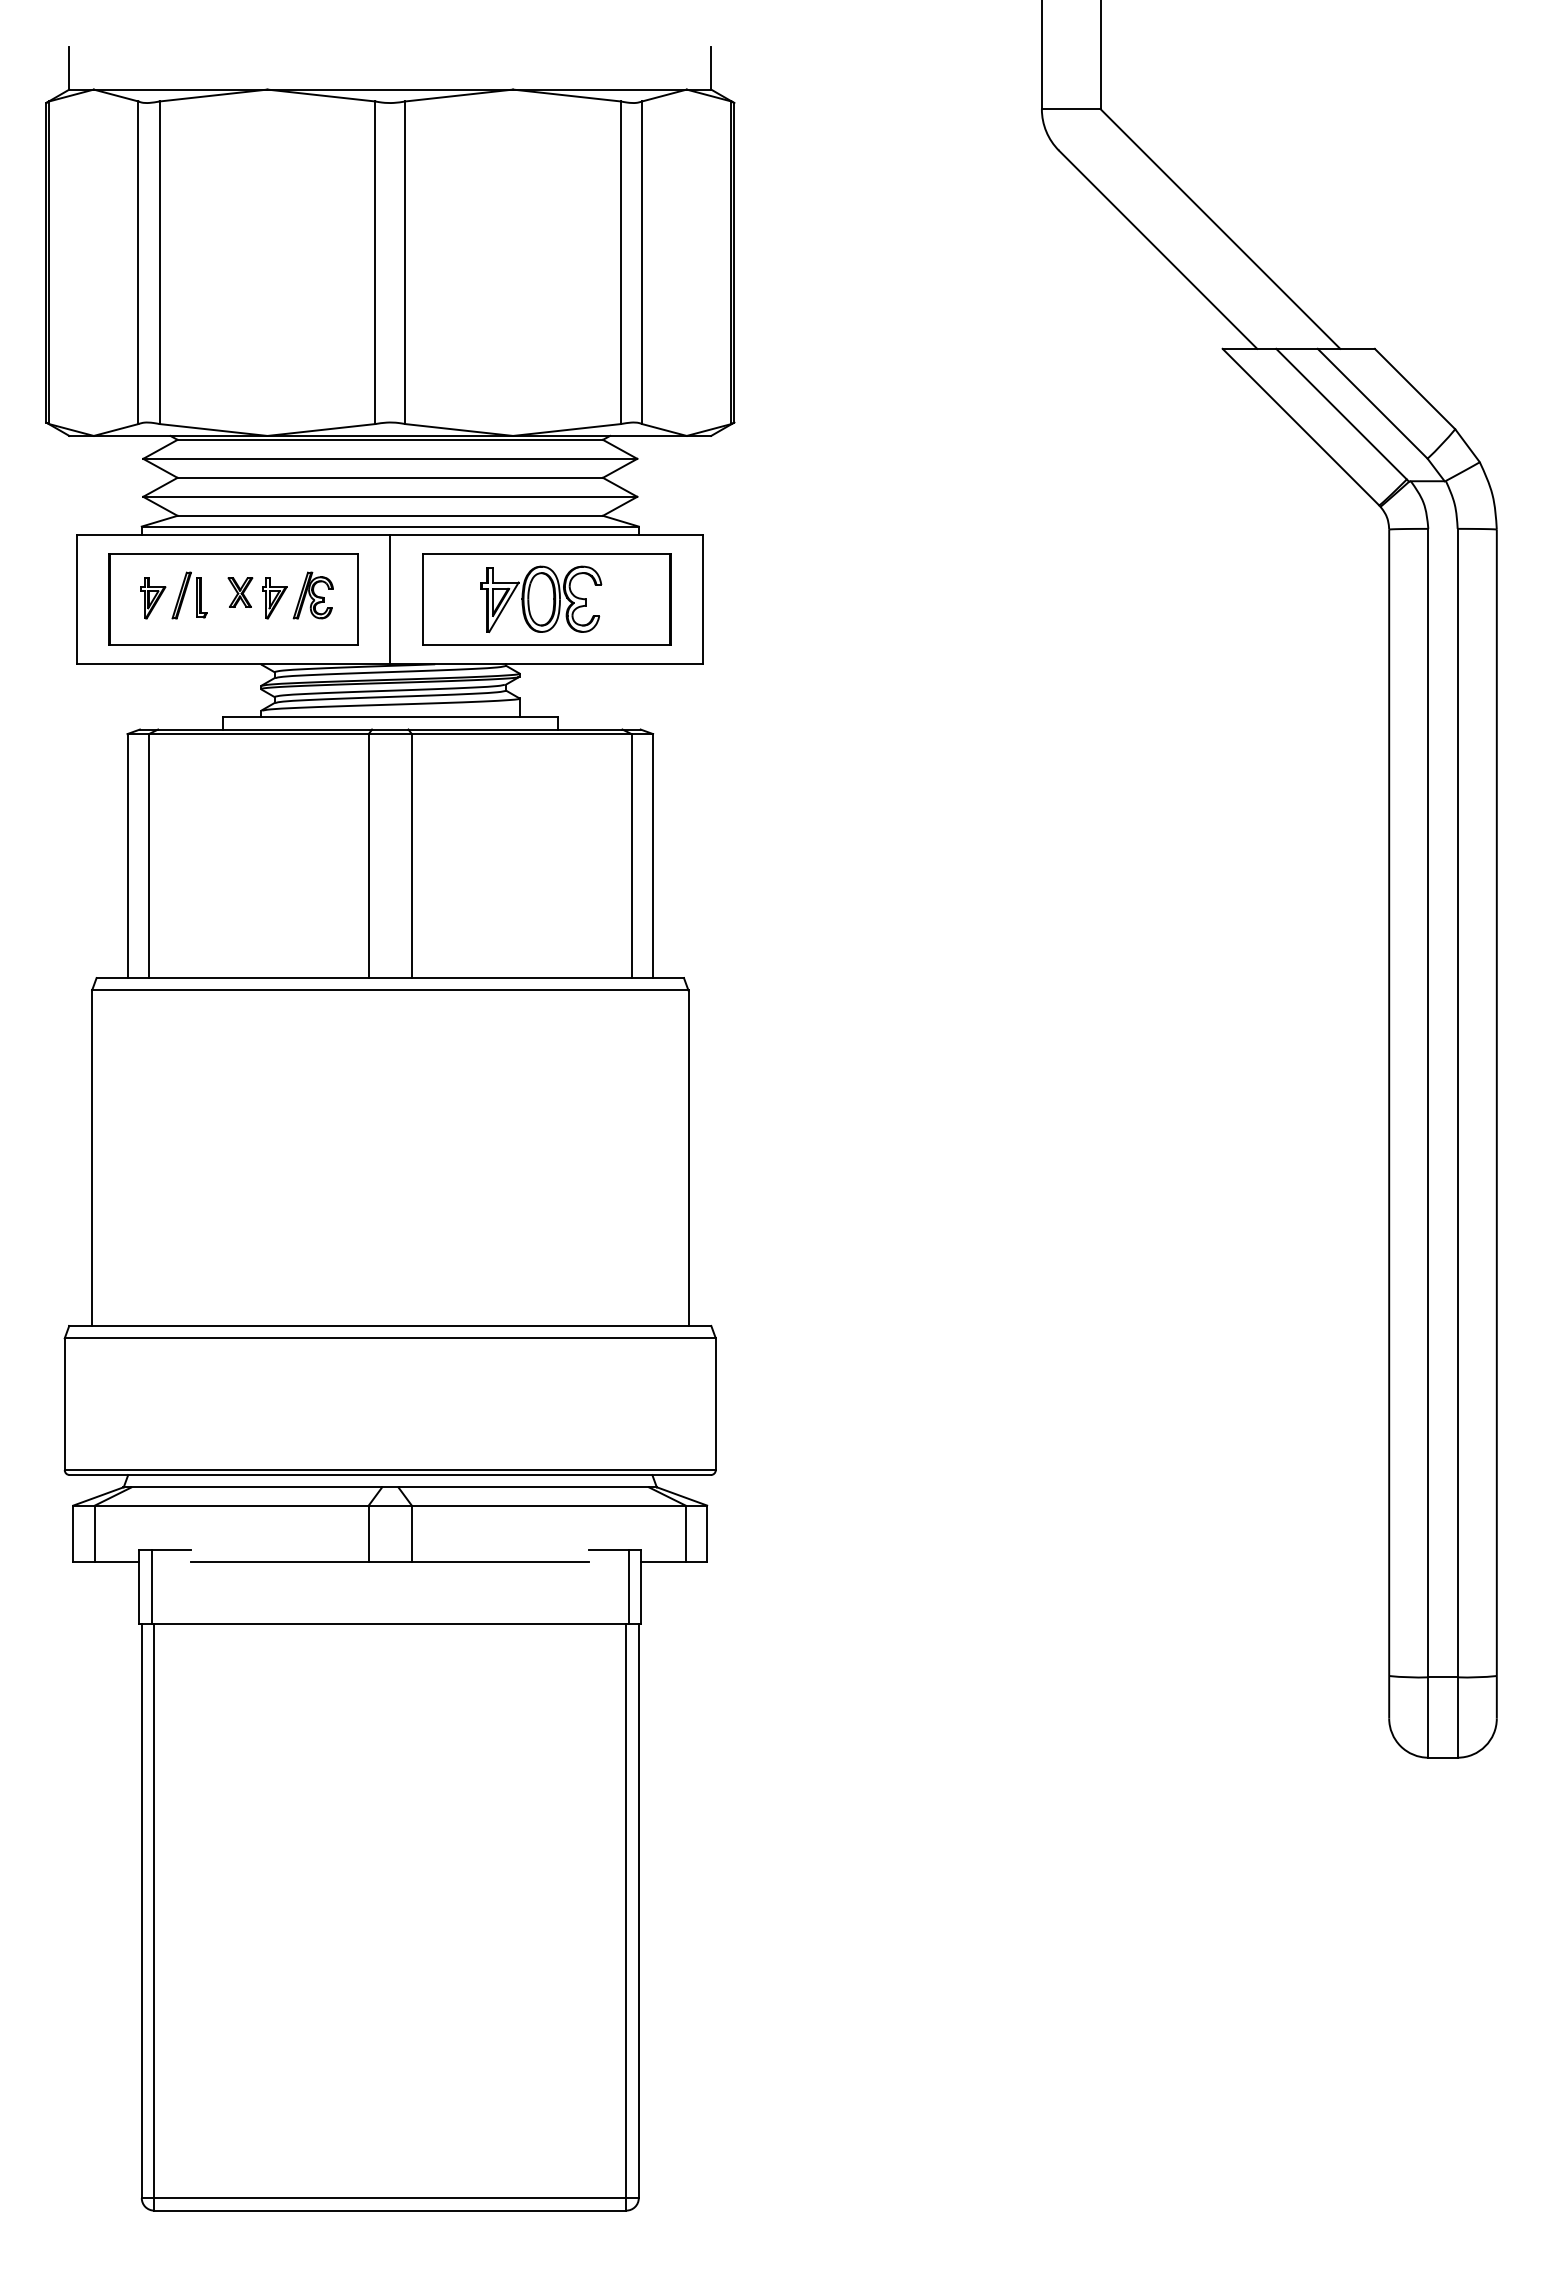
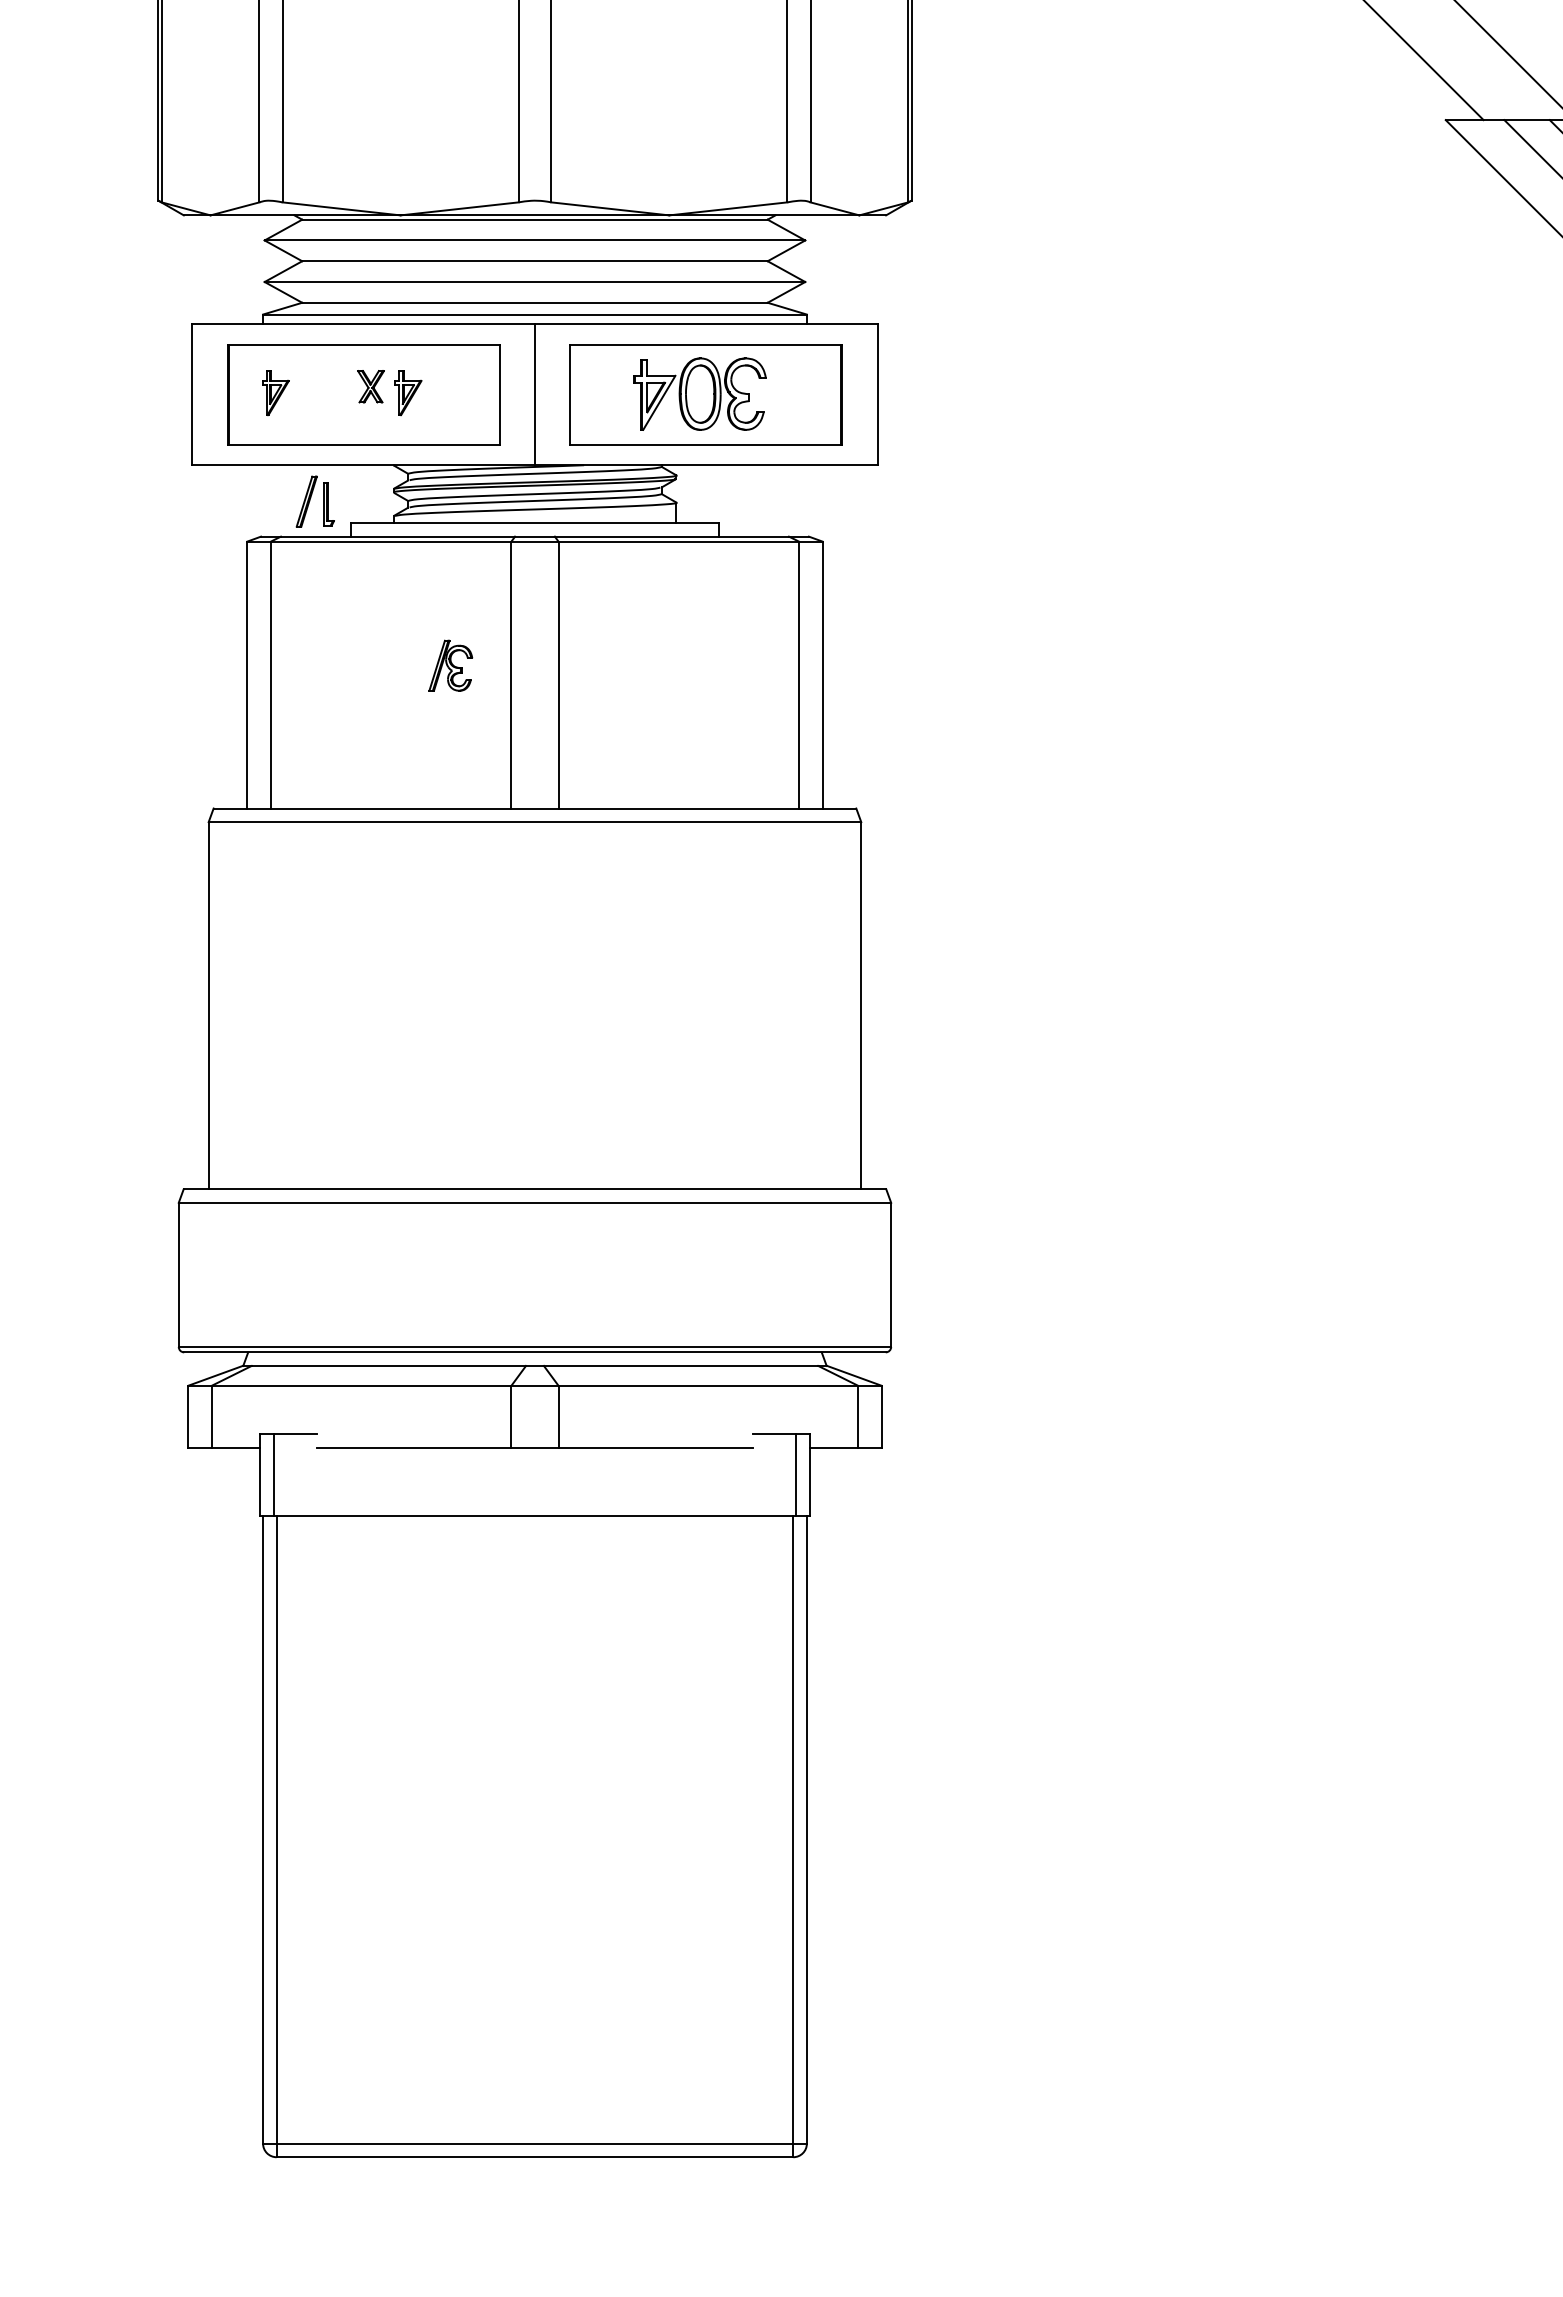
part: (189, 595) -> (315, 501), moved
part: (312, 595) -> (449, 665), moved

